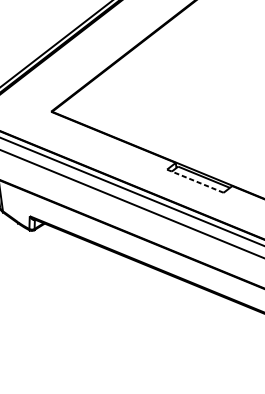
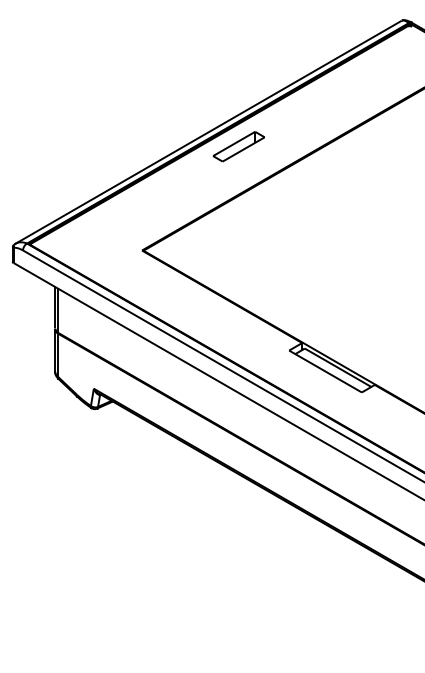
part: (110, 27) -> (238, 146), added
line: (195, 181) -> (325, 371), dashed -> solid

